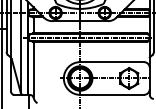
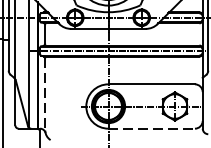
line: (33, 69) -> (45, 94), solid -> dashed
line: (112, 94) -> (152, 128), solid -> dashed

